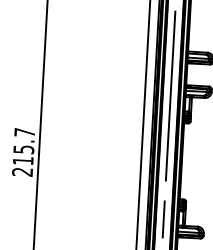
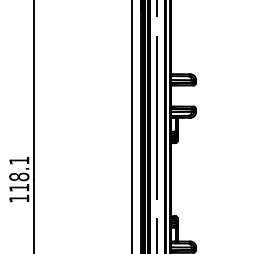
text: (23, 152) -> (19, 179), 215.7 -> 118.1

